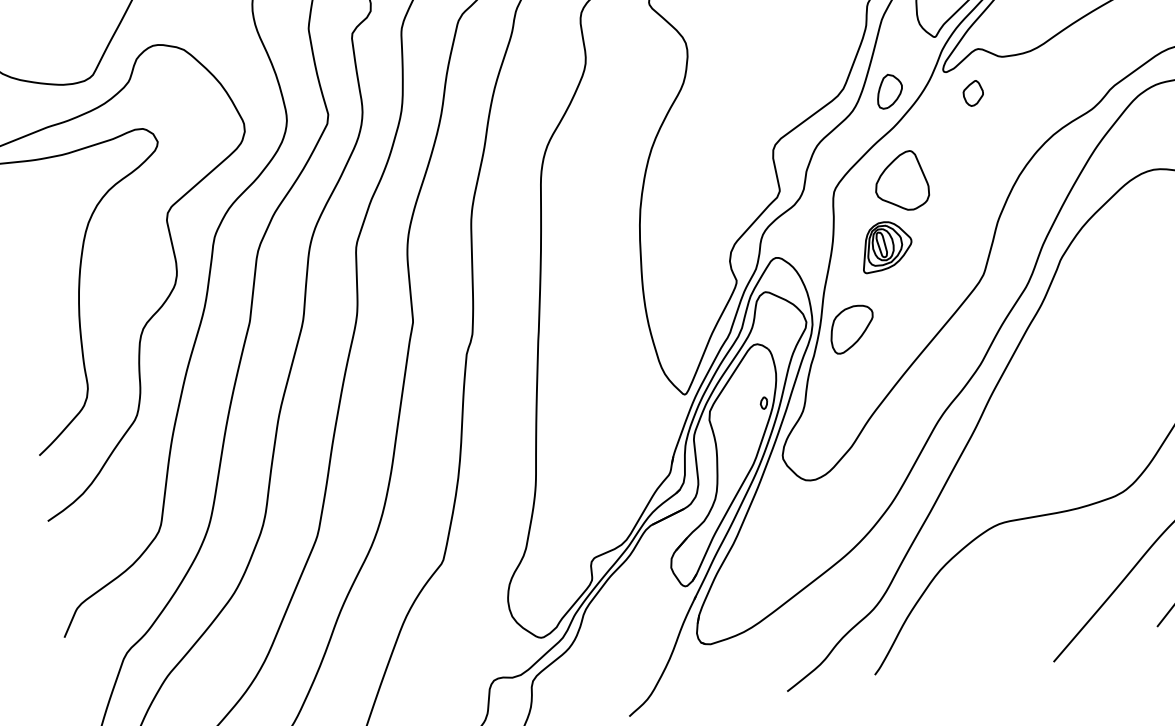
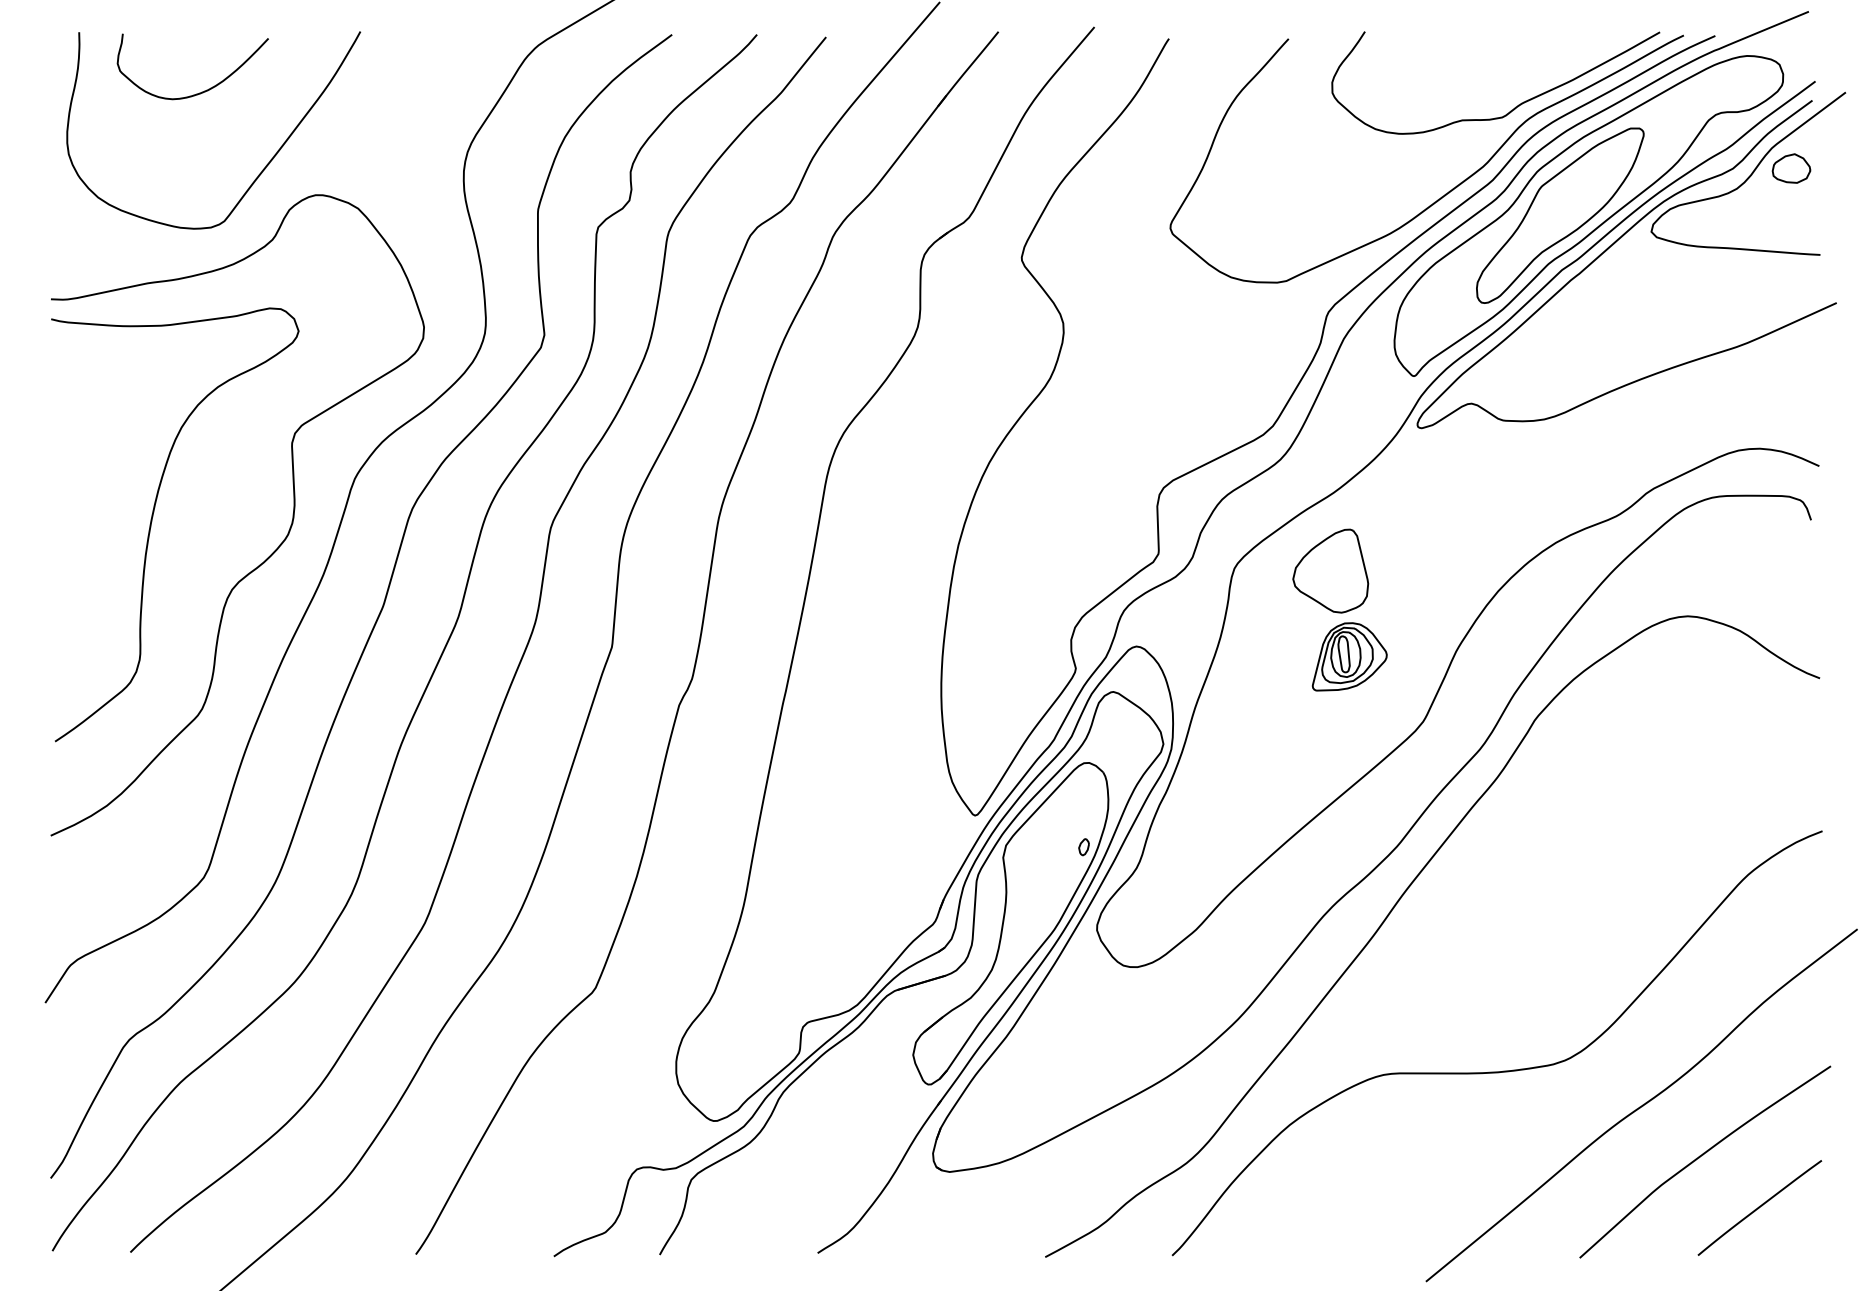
part: (889, 91) -> (1336, 440), removed
part: (972, 93) -> (1453, 464), removed
part: (885, 245) -> (1349, 656), moved
part: (852, 328) -> (1226, 764), removed

